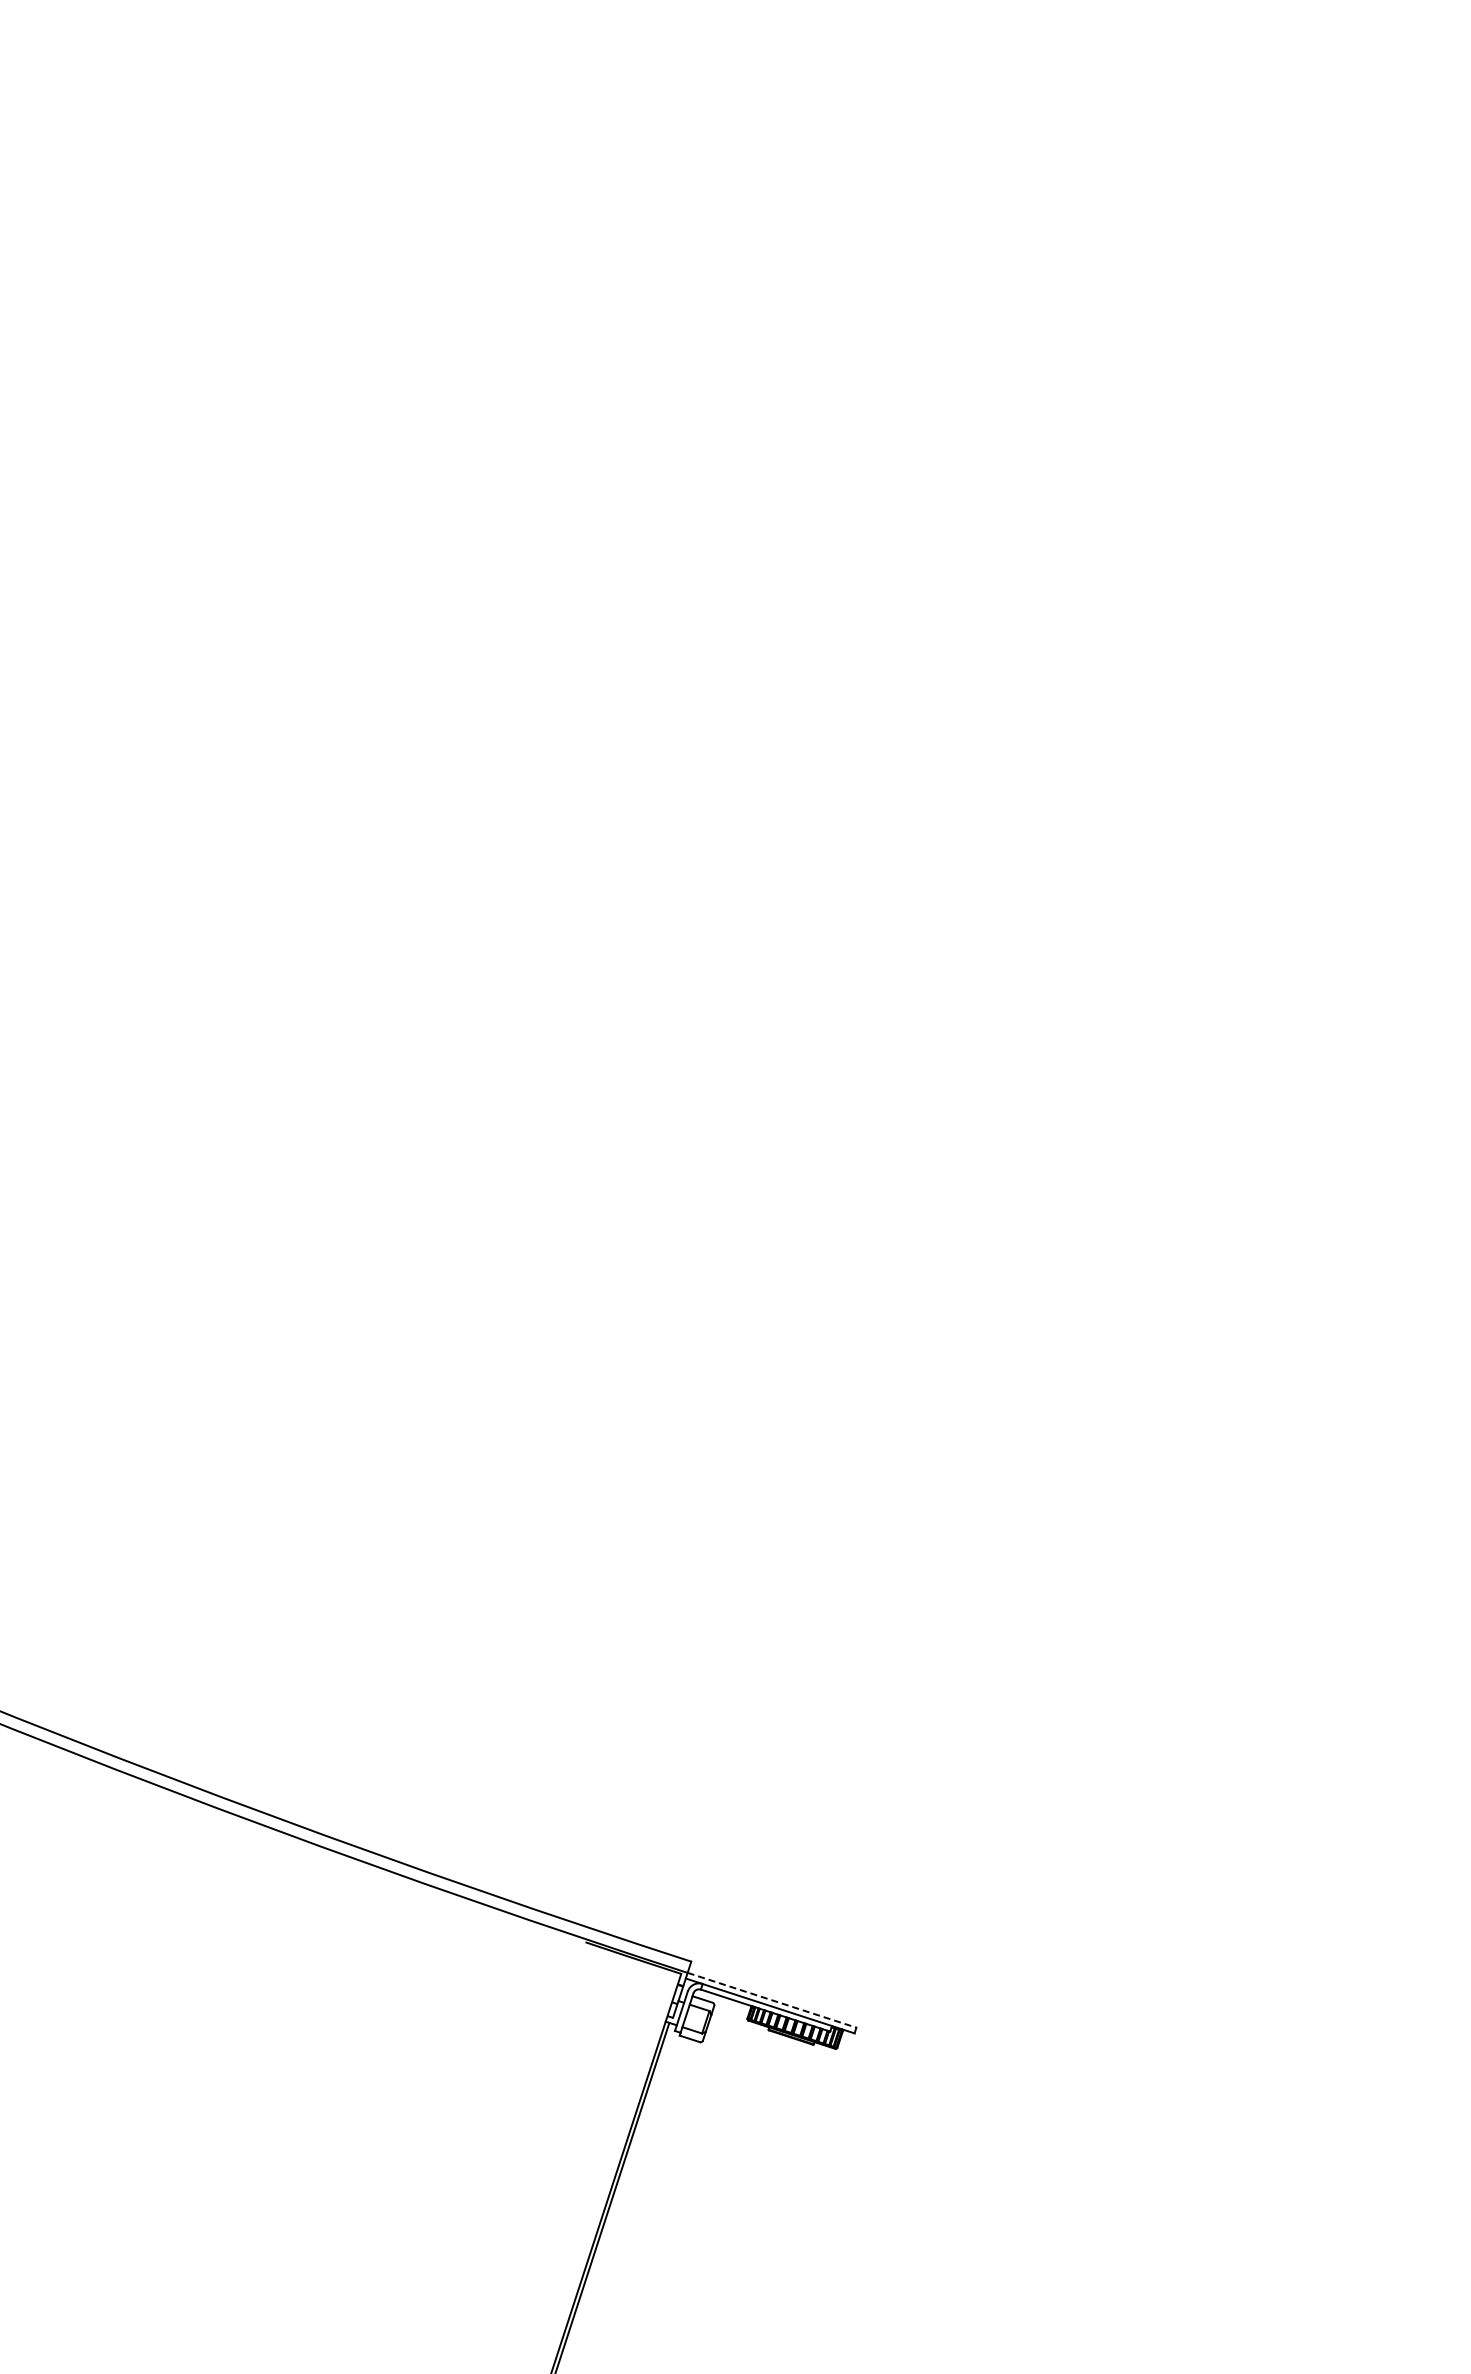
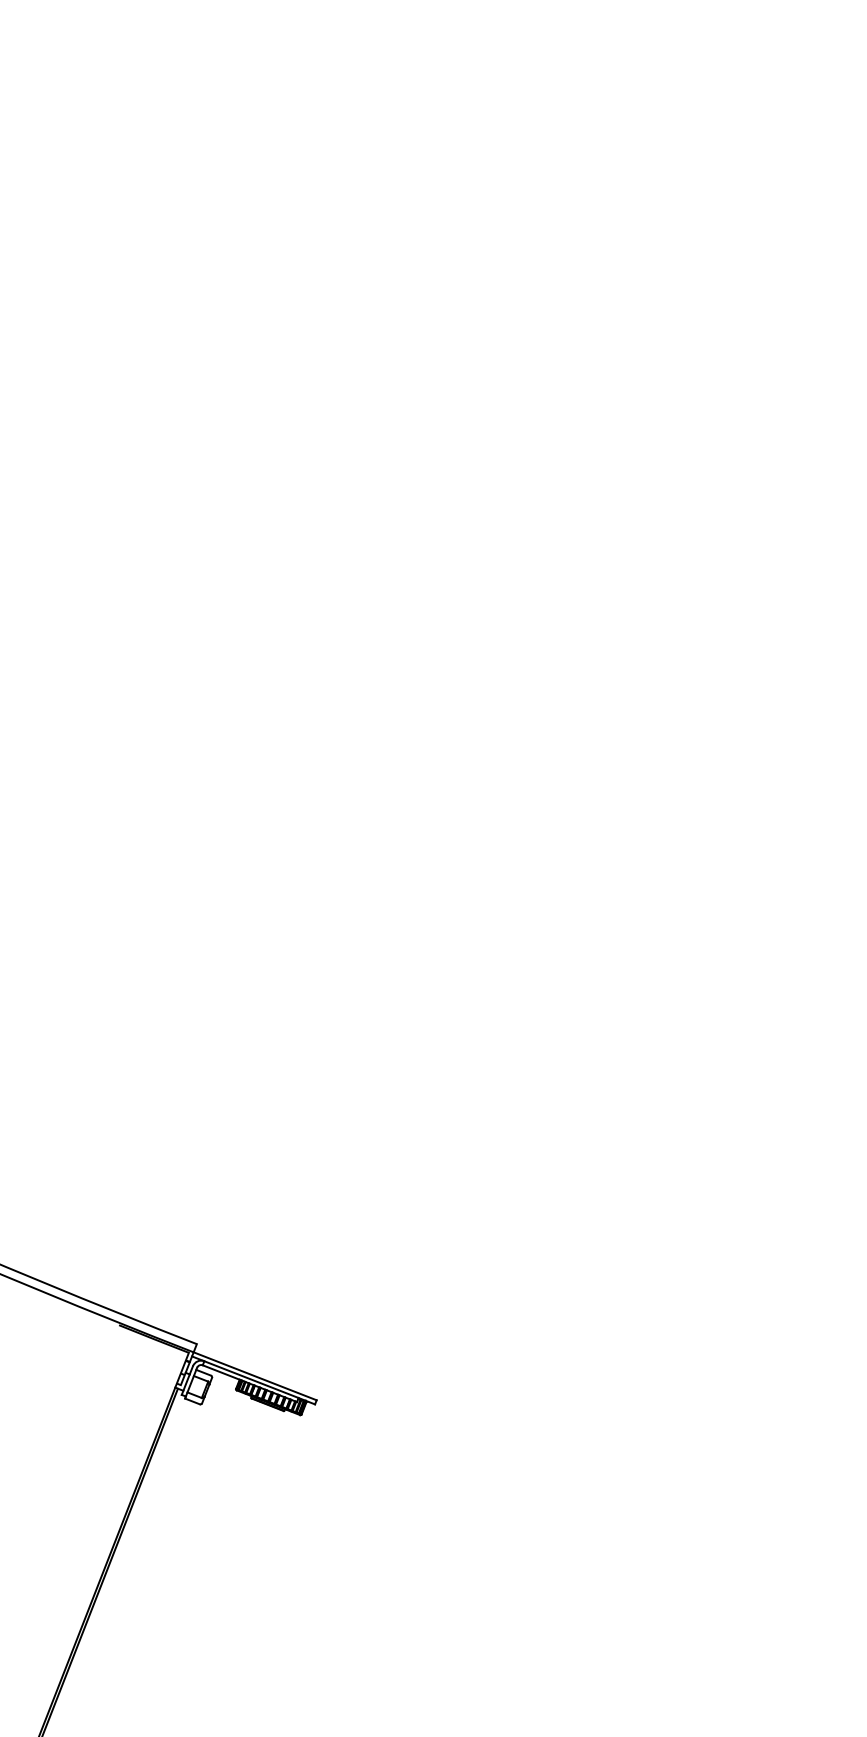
line: (772, 2000) -> (255, 1376), dashed -> solid

